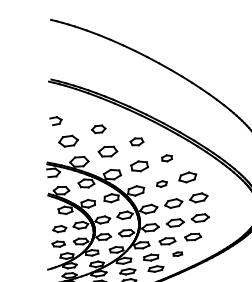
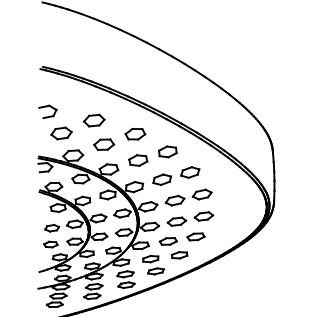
part: (55, 120) -> (47, 111), size x1.43
part: (98, 129) -> (93, 120), size x1.43
part: (137, 141) -> (135, 133), size x1.43
part: (166, 157) -> (167, 151), size x1.67
part: (162, 183) -> (162, 179), size x1.67
part: (177, 254) -> (179, 255), size x1.67

